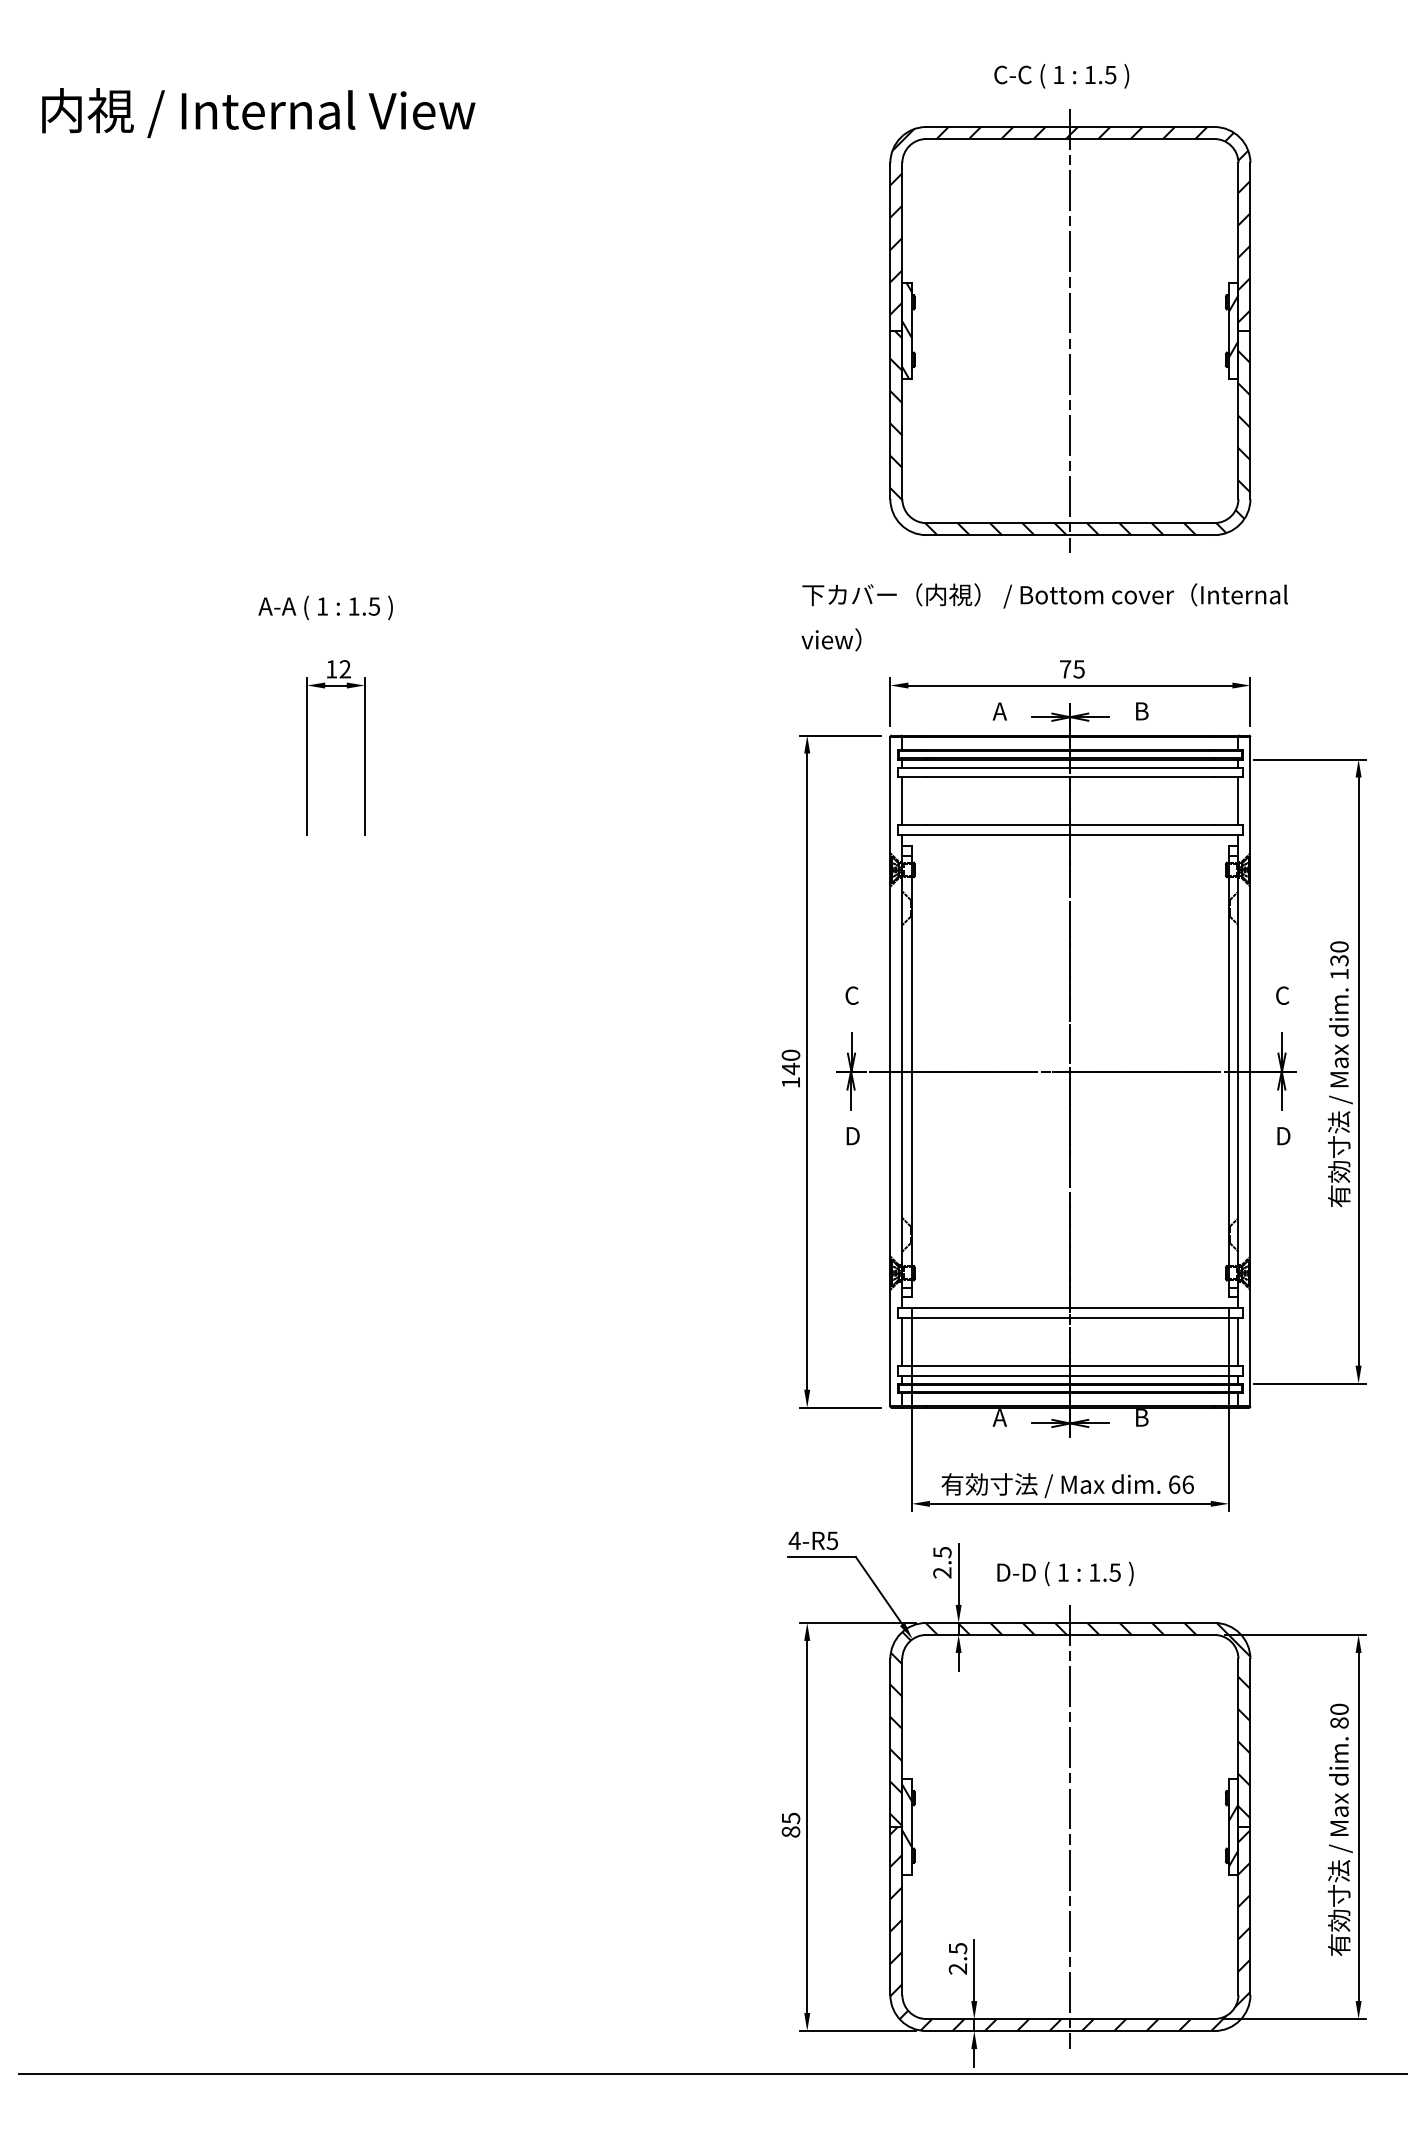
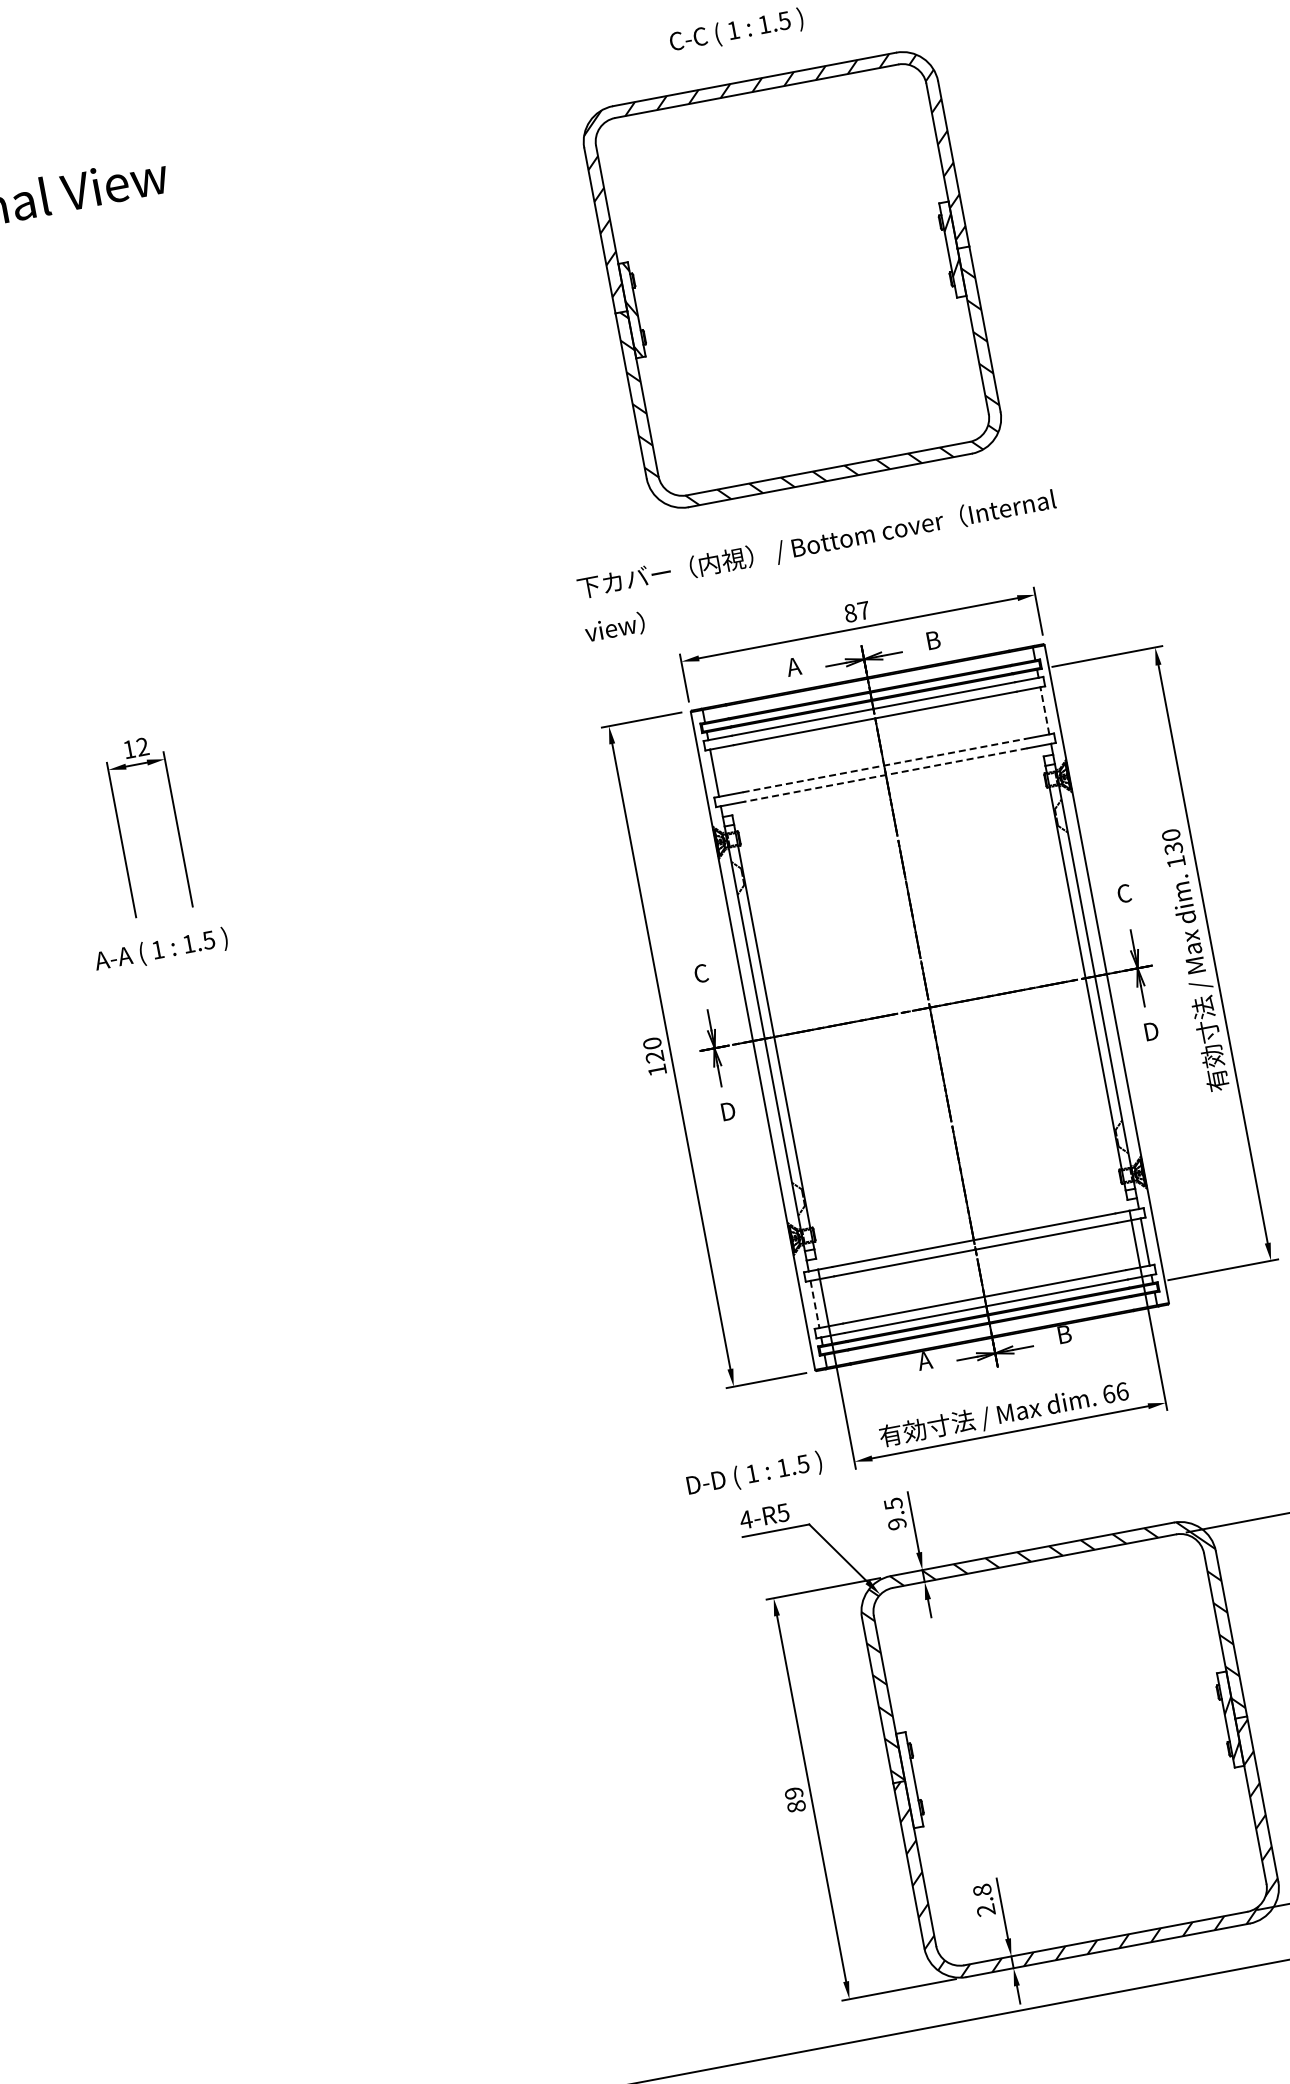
line: (1070, 331) -> (792, 280), removed
text: (325, 607) -> (161, 950), moved
text: (1072, 669) -> (857, 612), 75 -> 87
line: (1238, 800) -> (1044, 710), solid -> dashed
line: (1070, 825) -> (884, 765), solid -> dashed
line: (1069, 834) -> (885, 774), solid -> dashed
text: (790, 1069) -> (654, 1057), 140 -> 120
line: (902, 1342) -> (815, 1304), solid -> dashed
text: (942, 1572) -> (897, 1523), 2.5 -> 9.5
text: (1065, 1573) -> (754, 1474), moved
hatch: (906, 1815) -> (907, 1769), removed
text: (790, 1818) -> (793, 1793), 85 -> 89
line: (1070, 1826) -> (1070, 1749), removed
text: (957, 1948) -> (981, 1890), 2.5 -> 2.8

